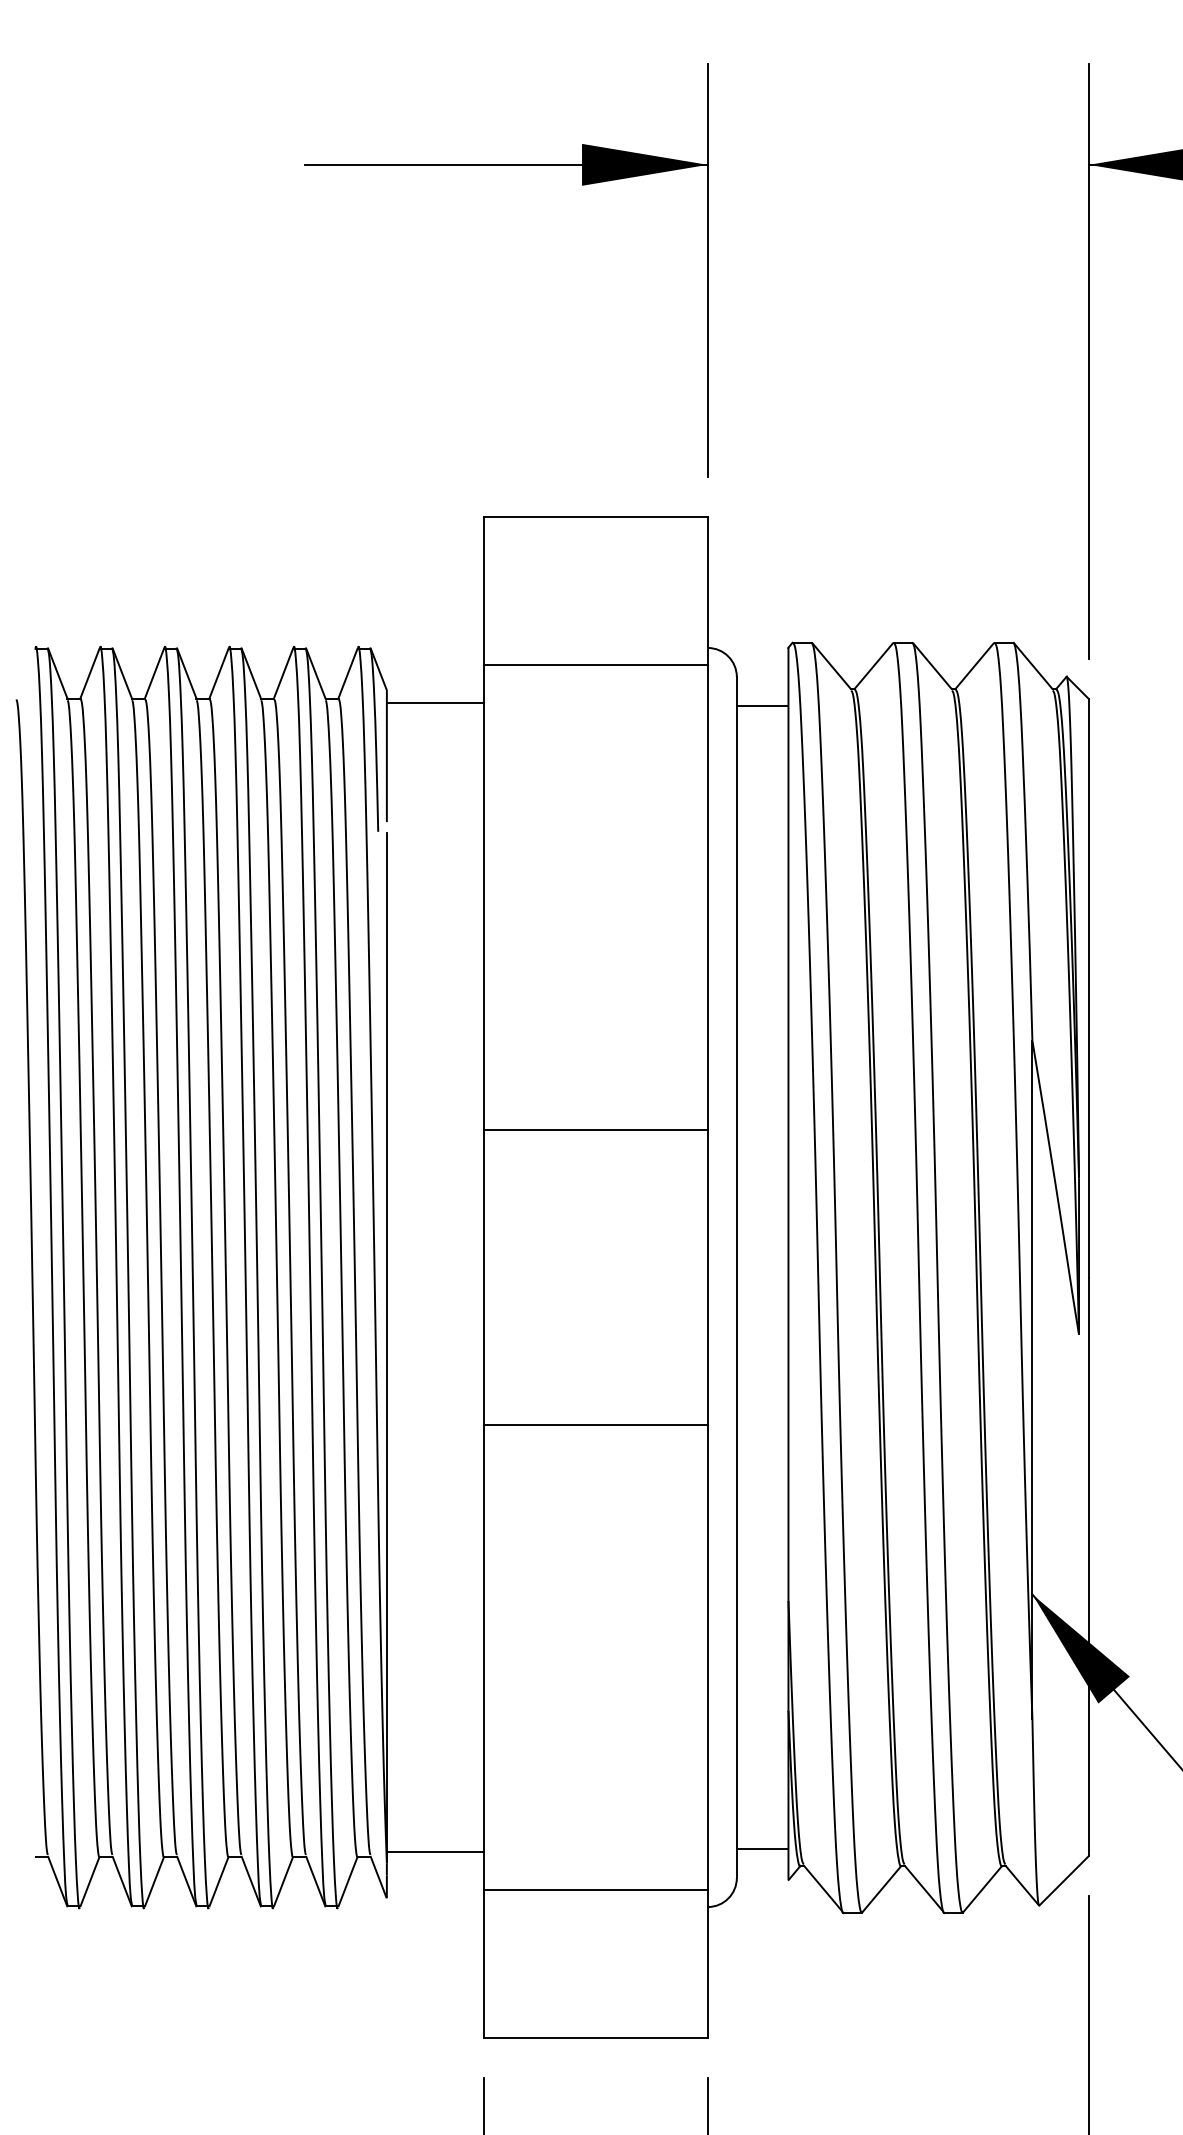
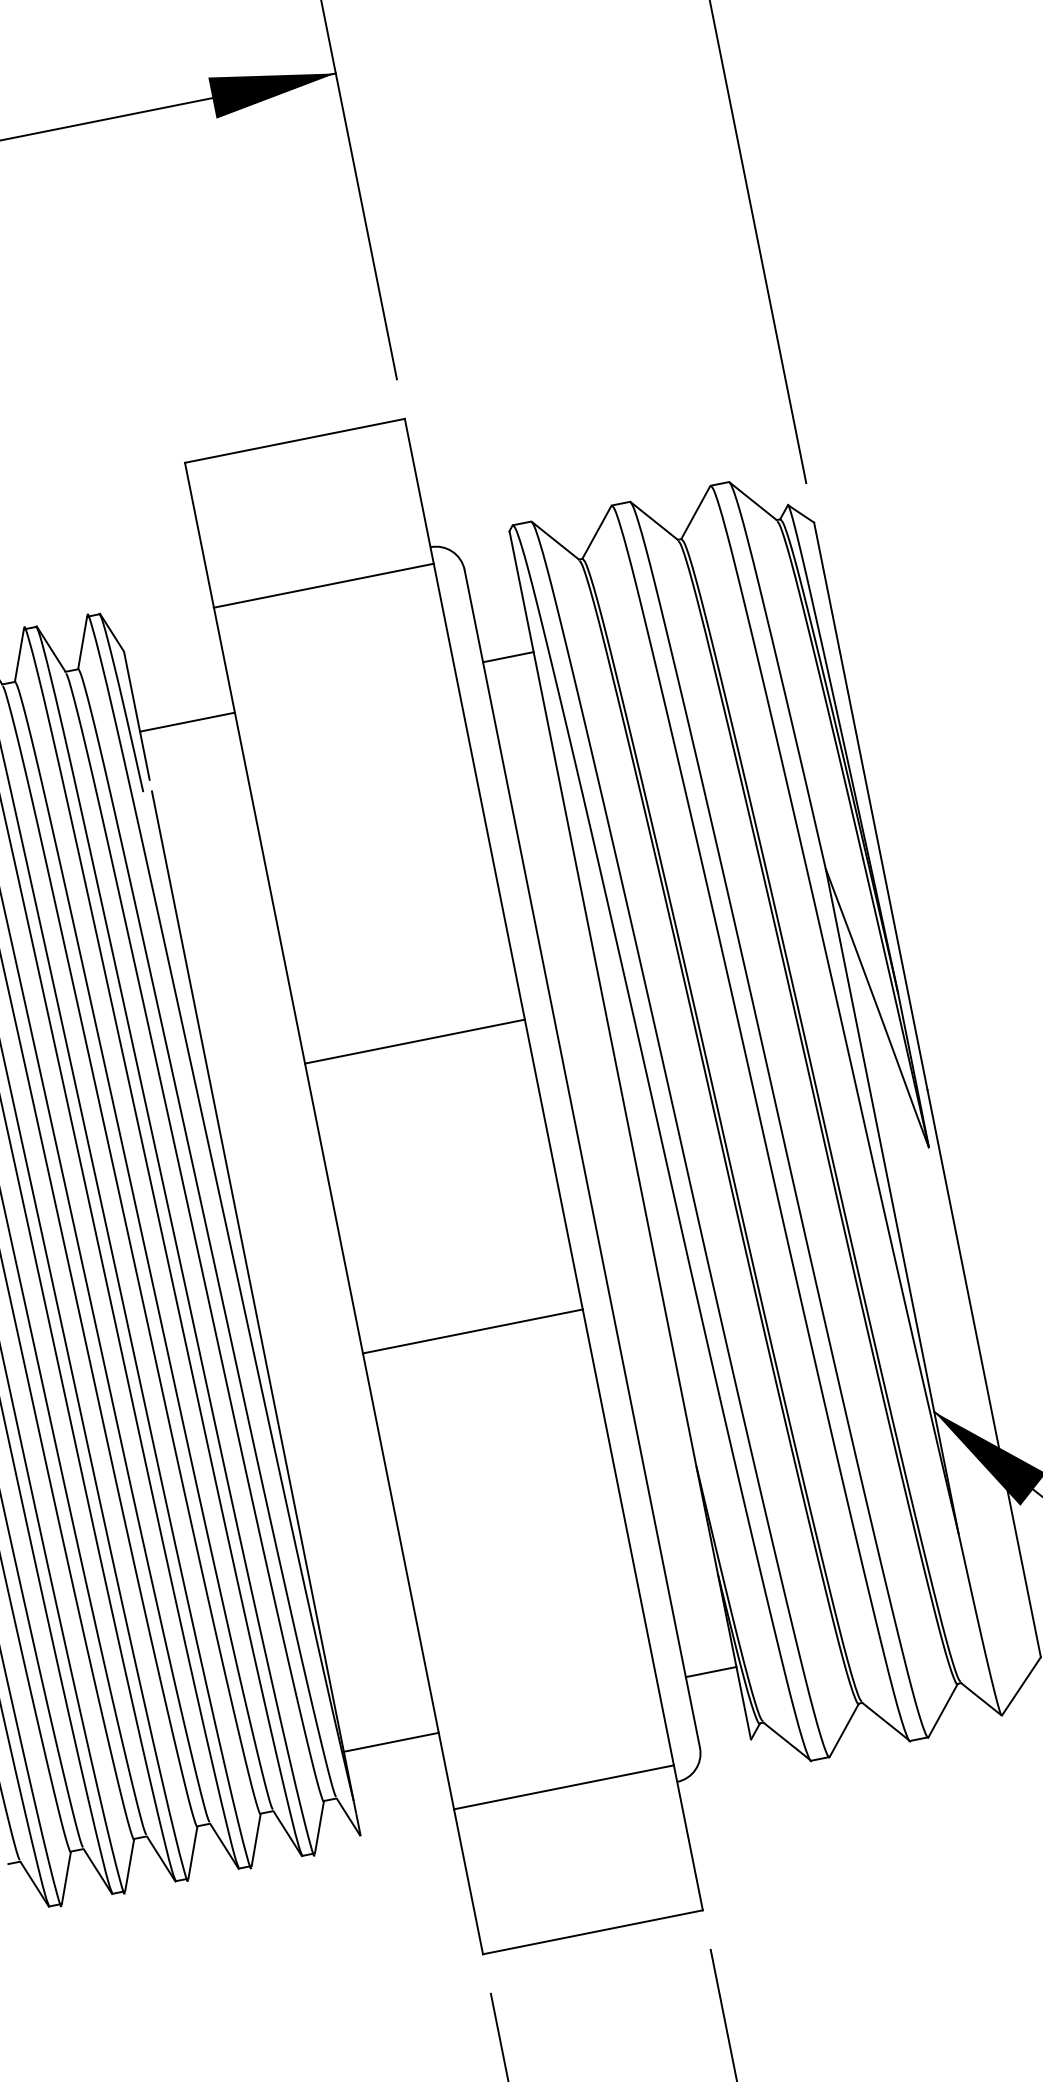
line: (434, 702) -> (186, 721), moved
line: (762, 706) -> (508, 657), moved
line: (762, 1848) -> (710, 1671), moved
line: (434, 1852) -> (390, 1742), moved

